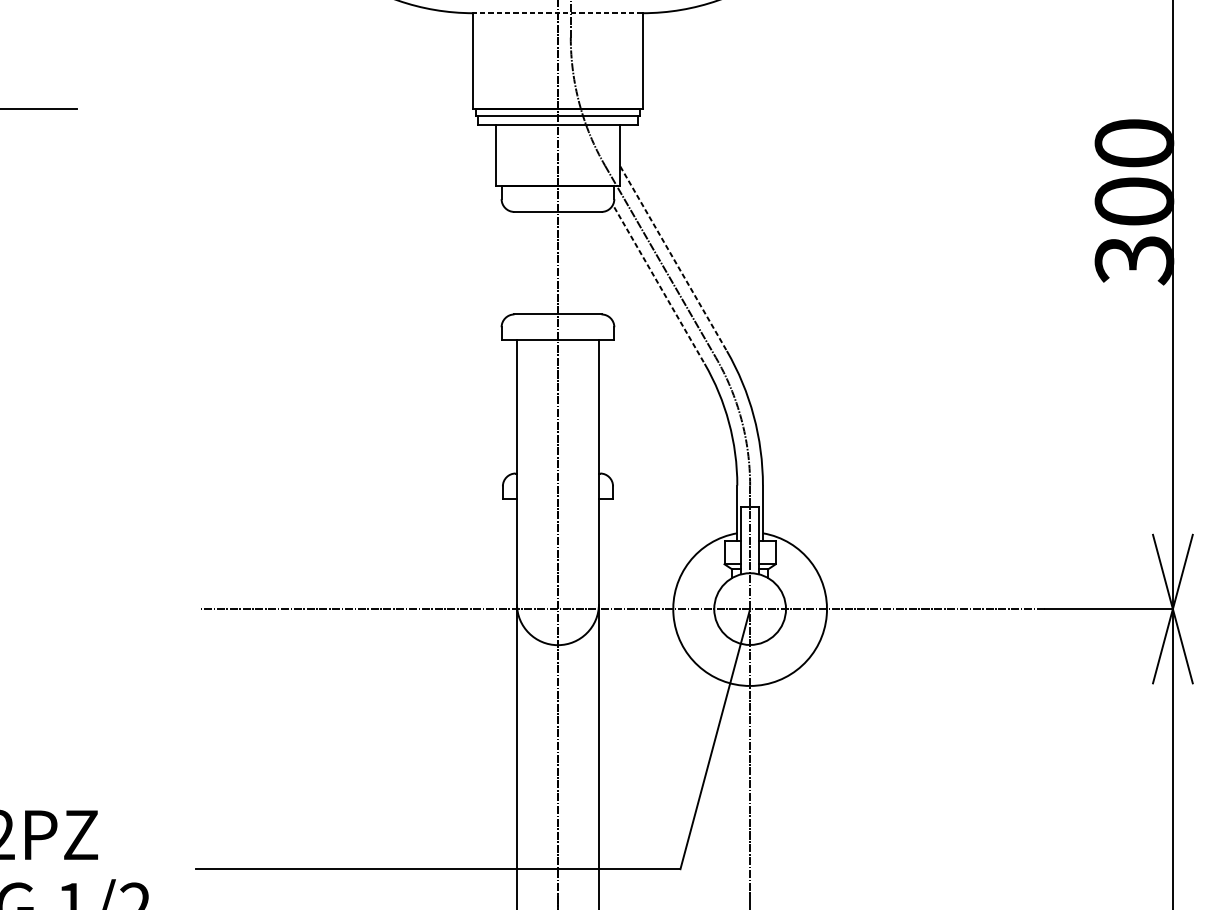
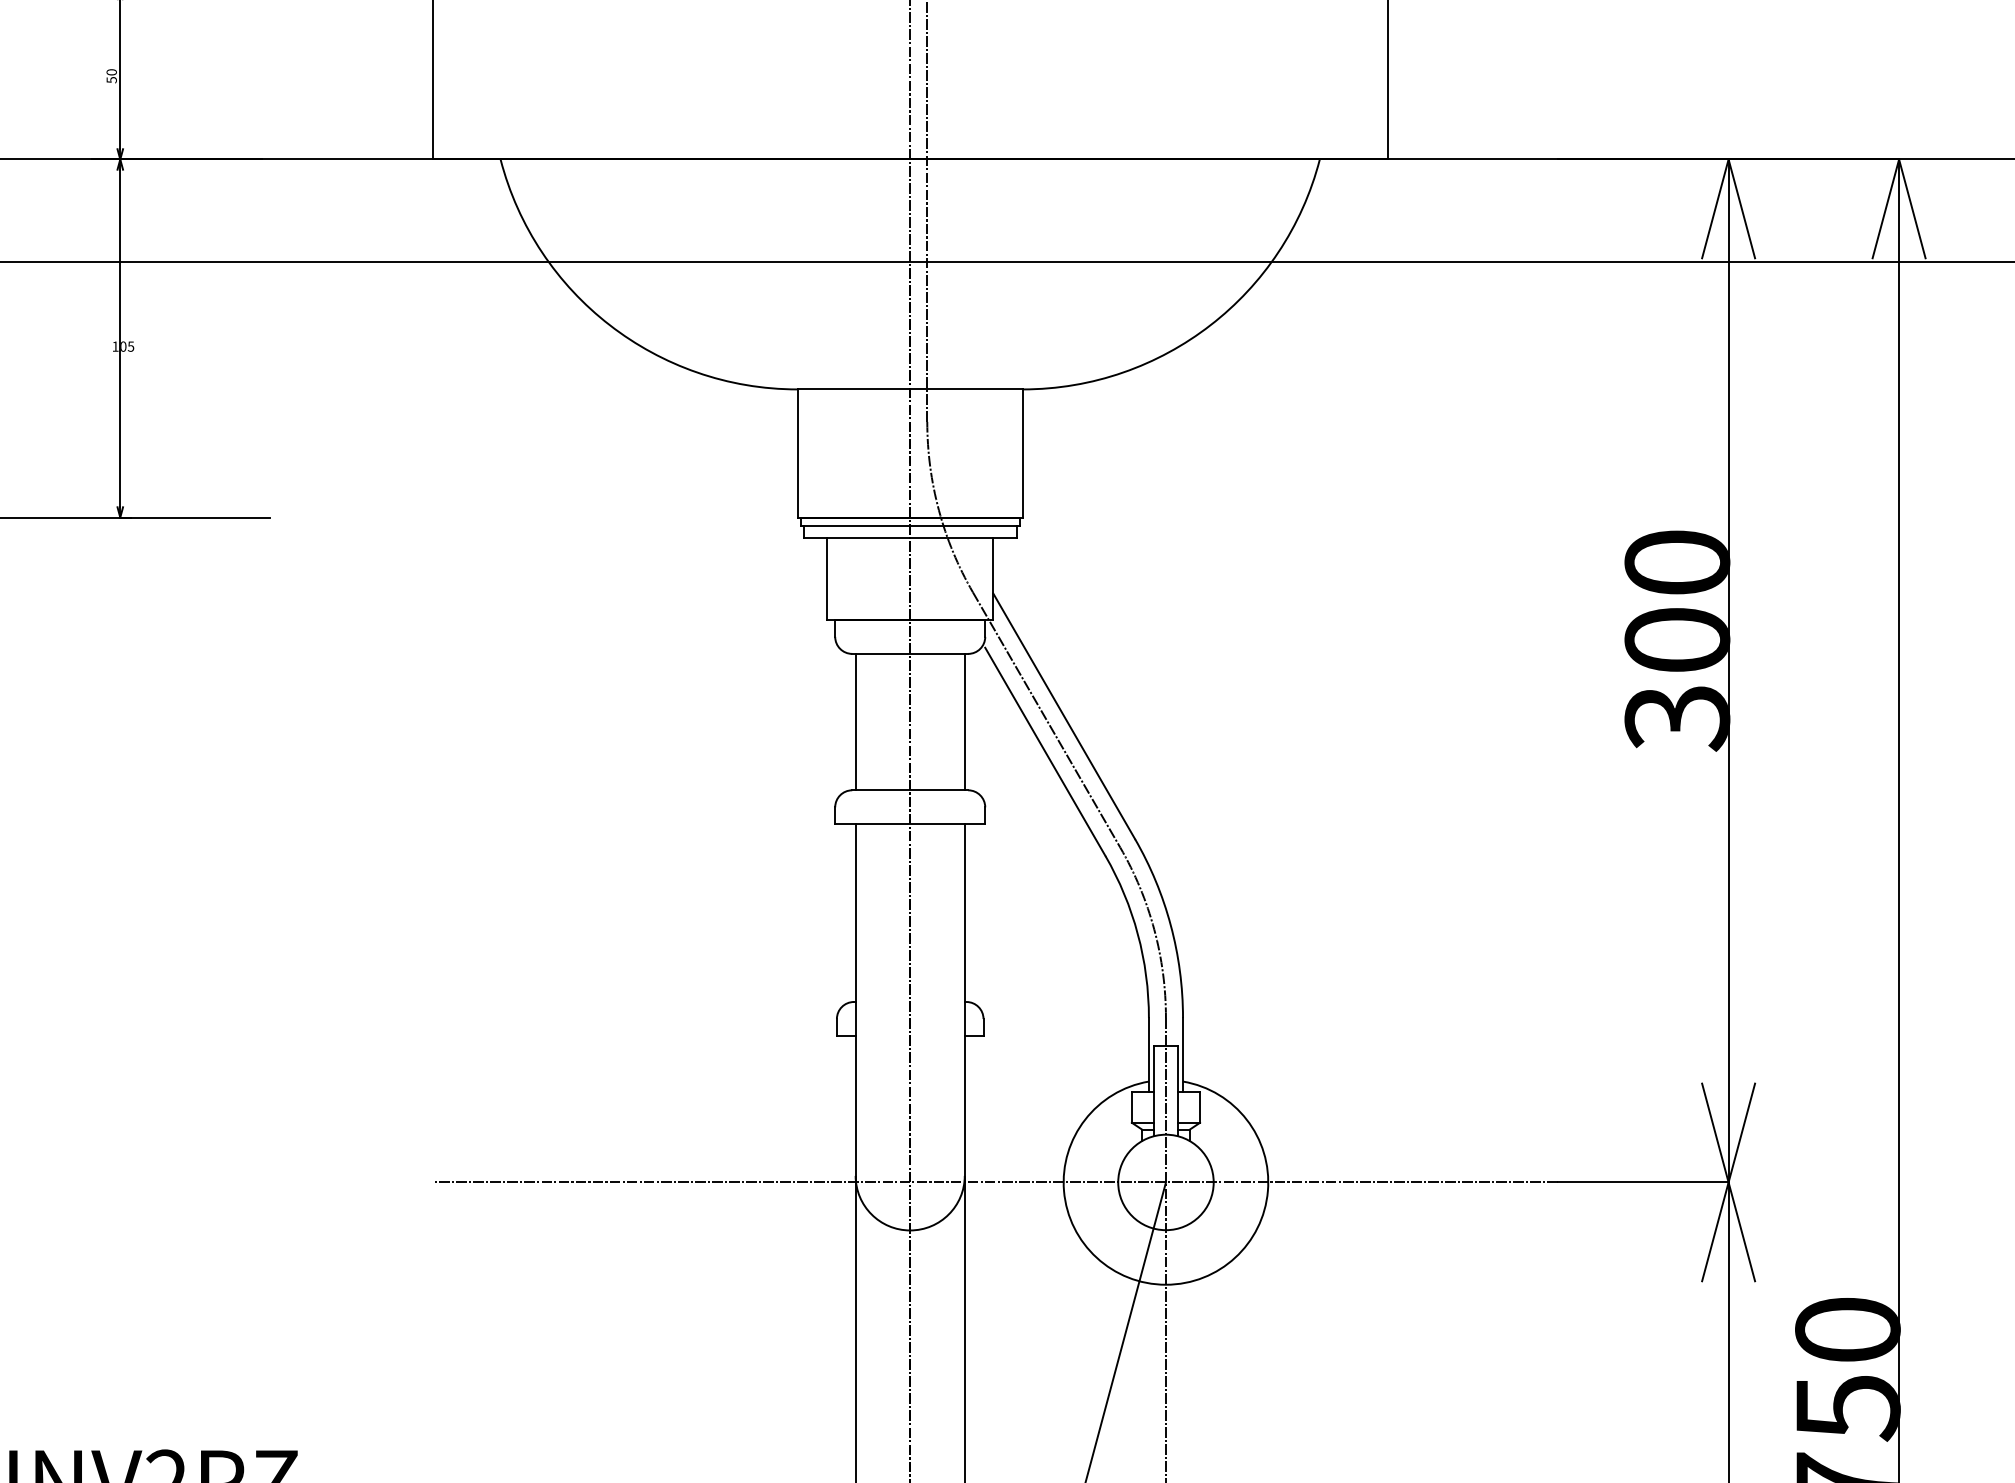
line: (558, 13) -> (910, 389), dashed -> solid
line: (673, 258) -> (1064, 716), dashed -> solid
line: (516, 262) -> (855, 721), added
line: (598, 262) -> (964, 721), added
line: (659, 286) -> (1045, 752), dashed -> solid

